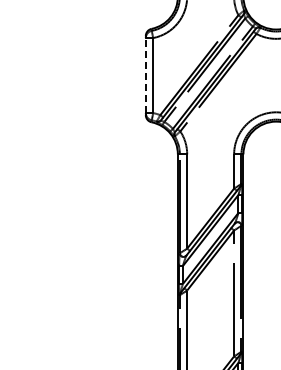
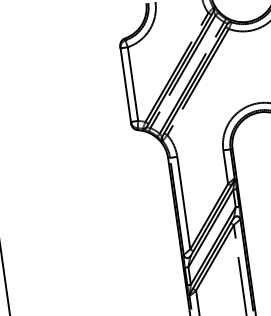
line: (145, 75) -> (125, 85), dashed -> solid

